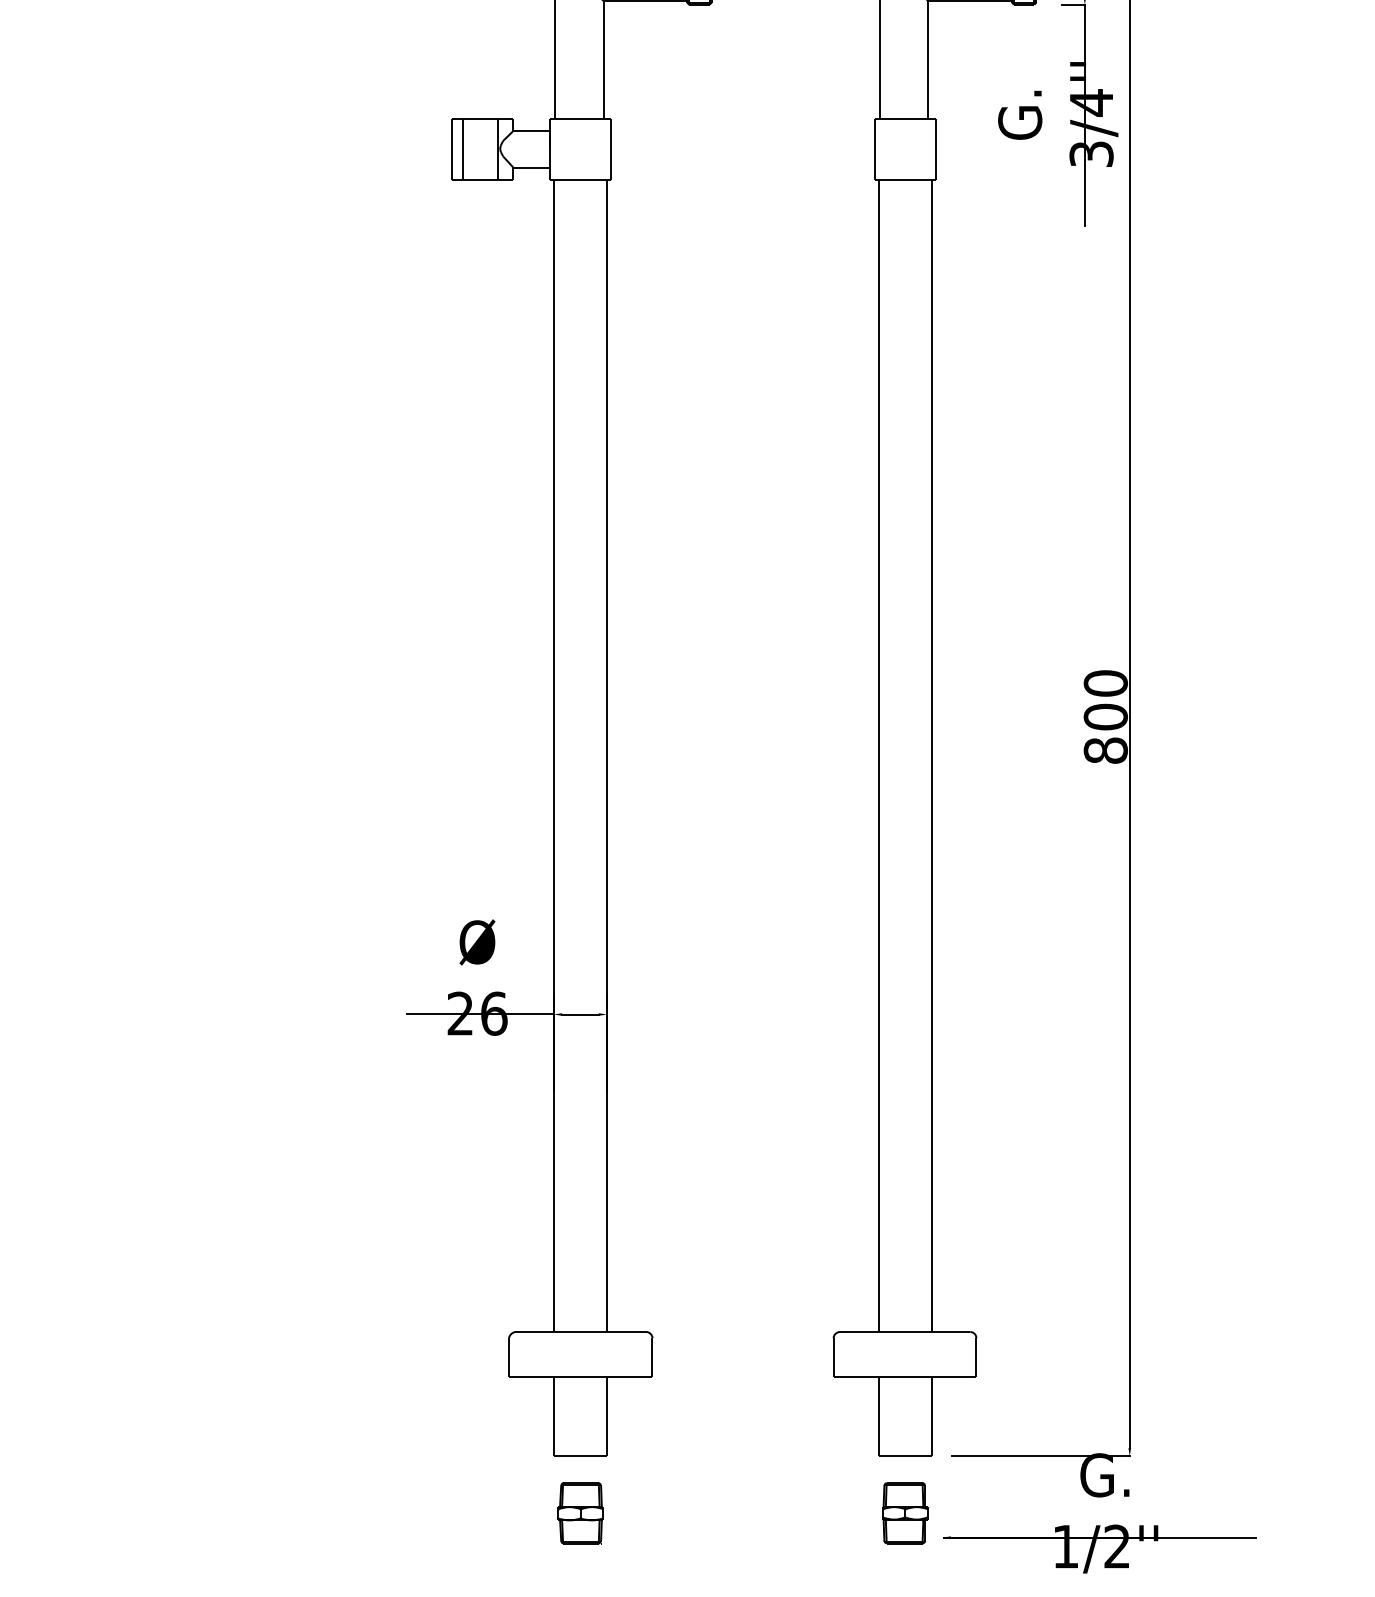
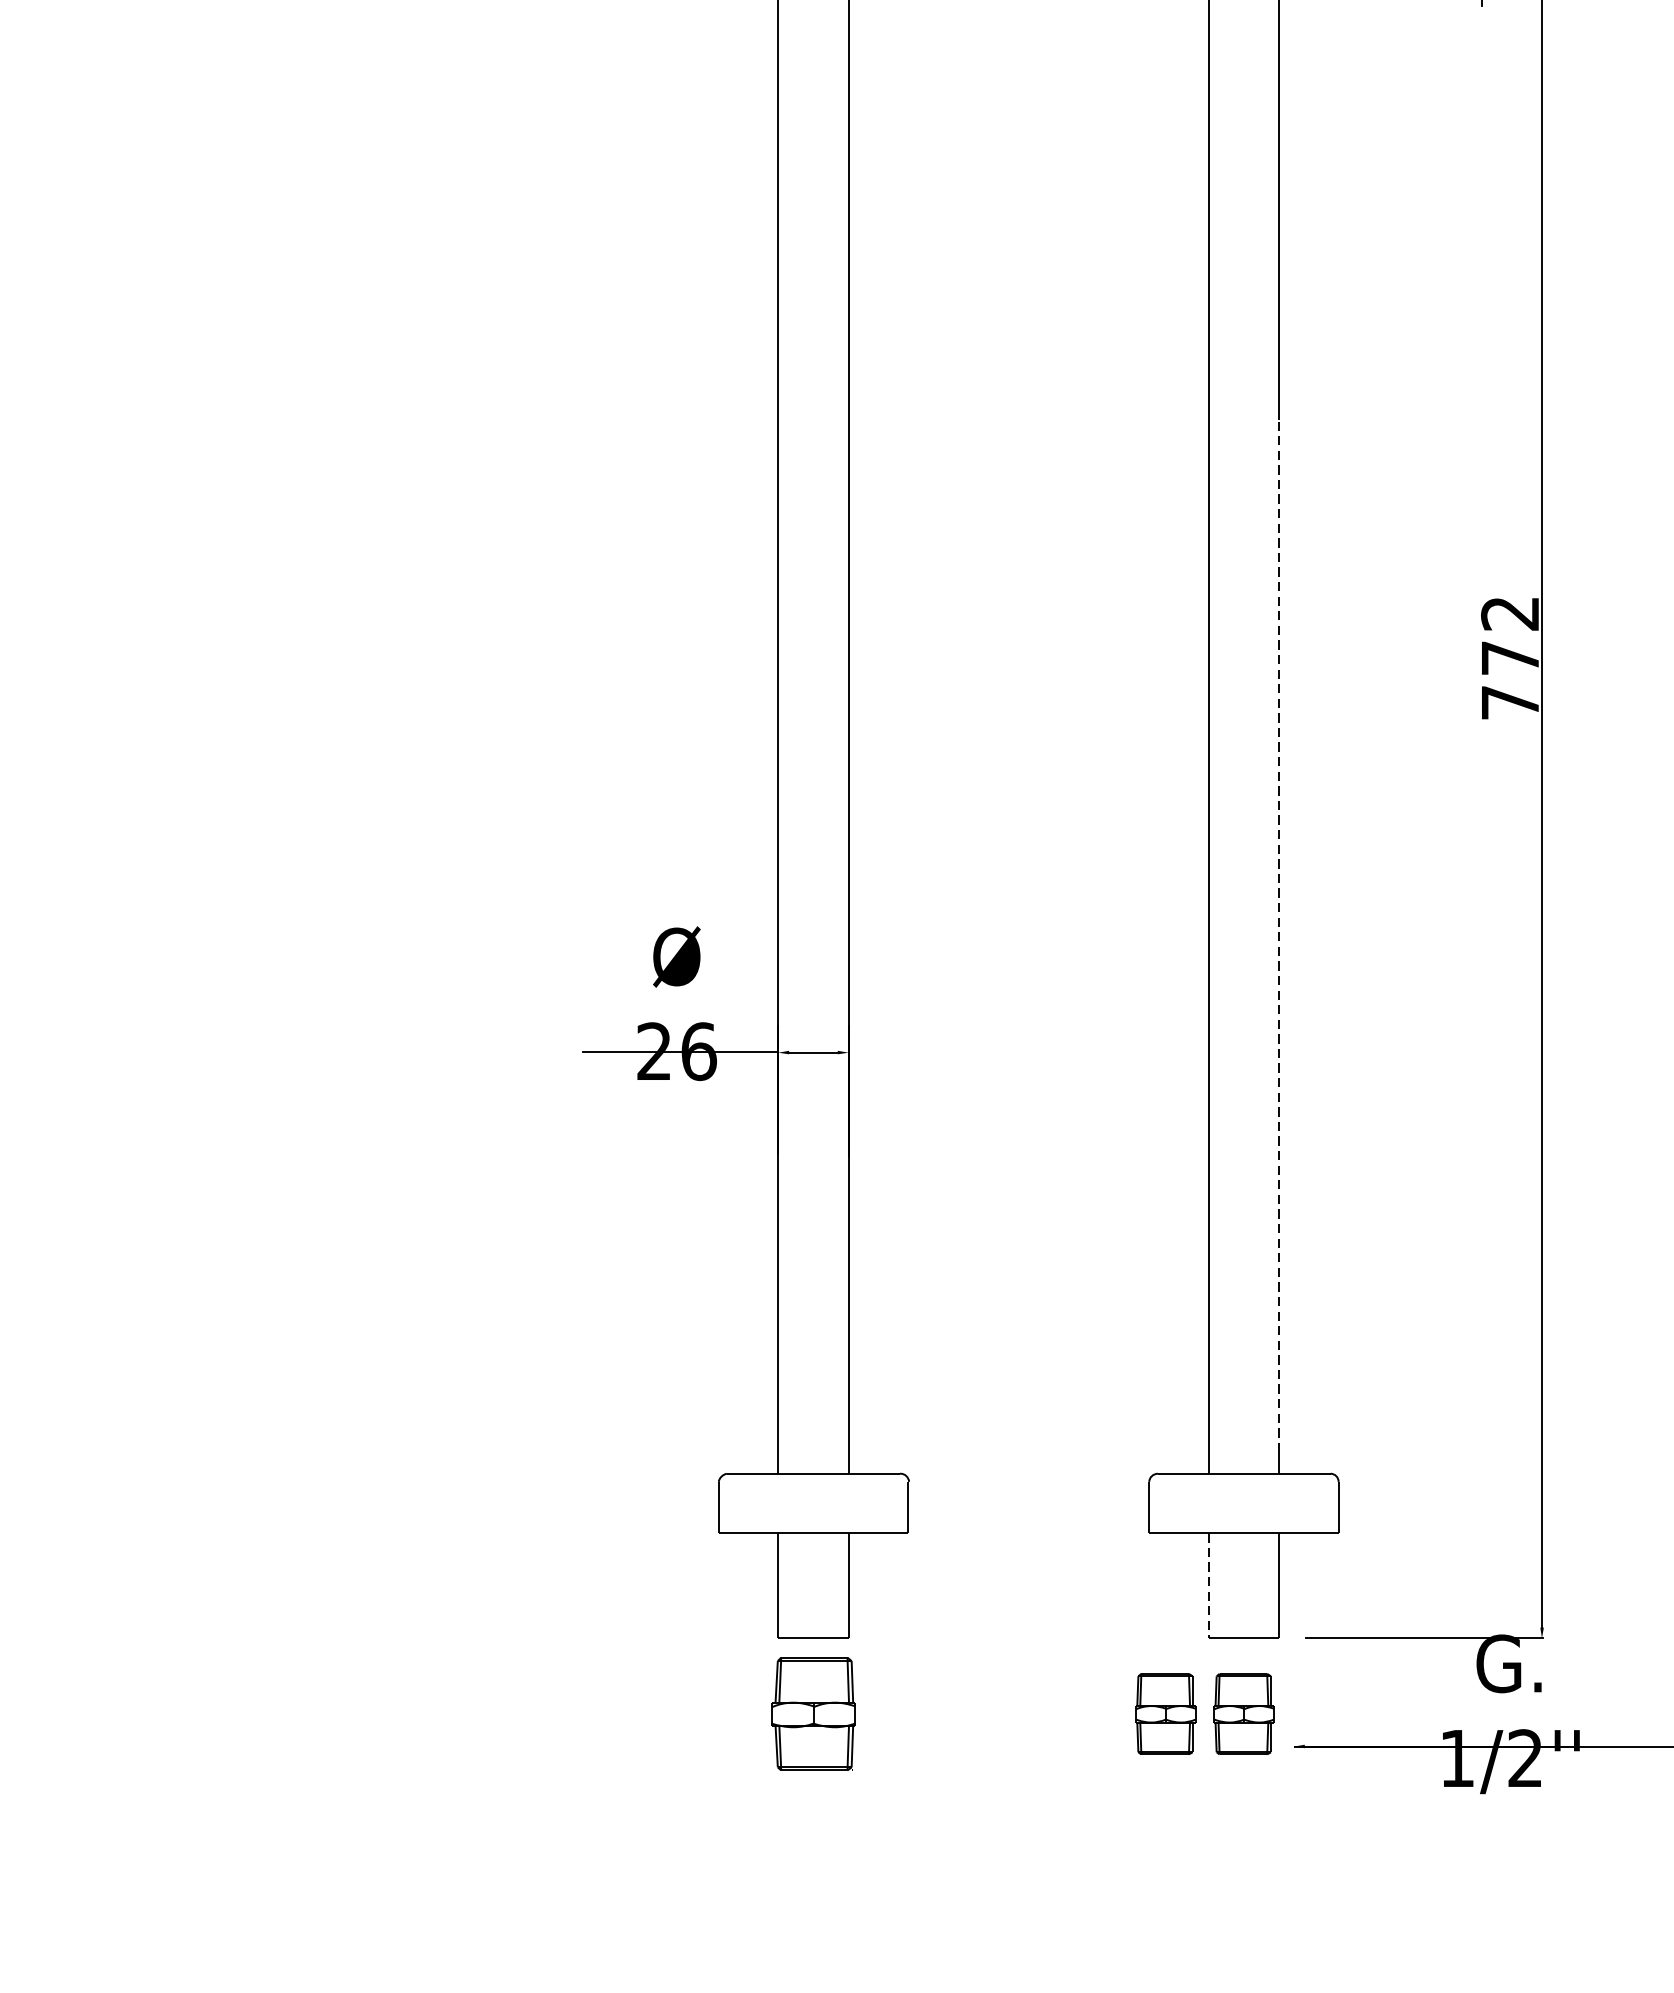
text: (1105, 716) -> (1509, 657), 800 -> 772
line: (931, 926) -> (1279, 935), solid -> dashed
line: (878, 1416) -> (1208, 1585), solid -> dashed
part: (580, 1513) -> (813, 1714), size x1.4
part: (846, 1513) -> (1166, 1714), added

